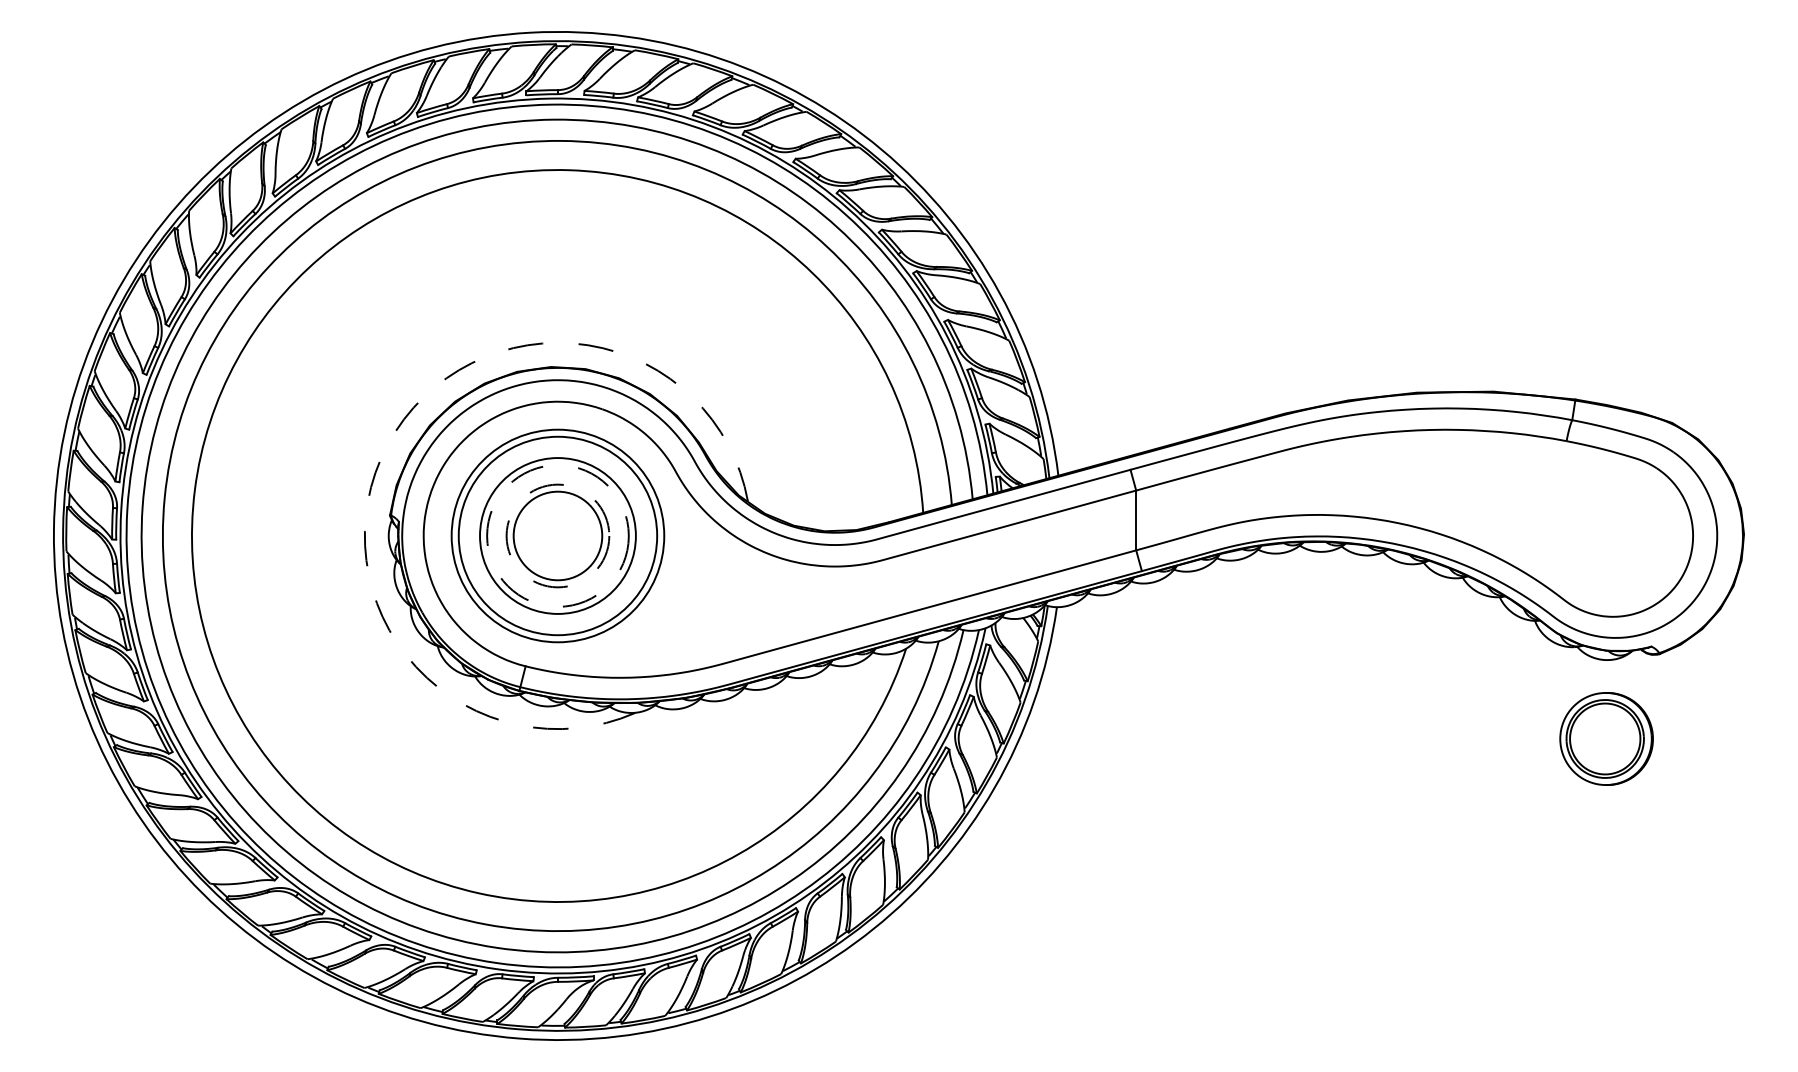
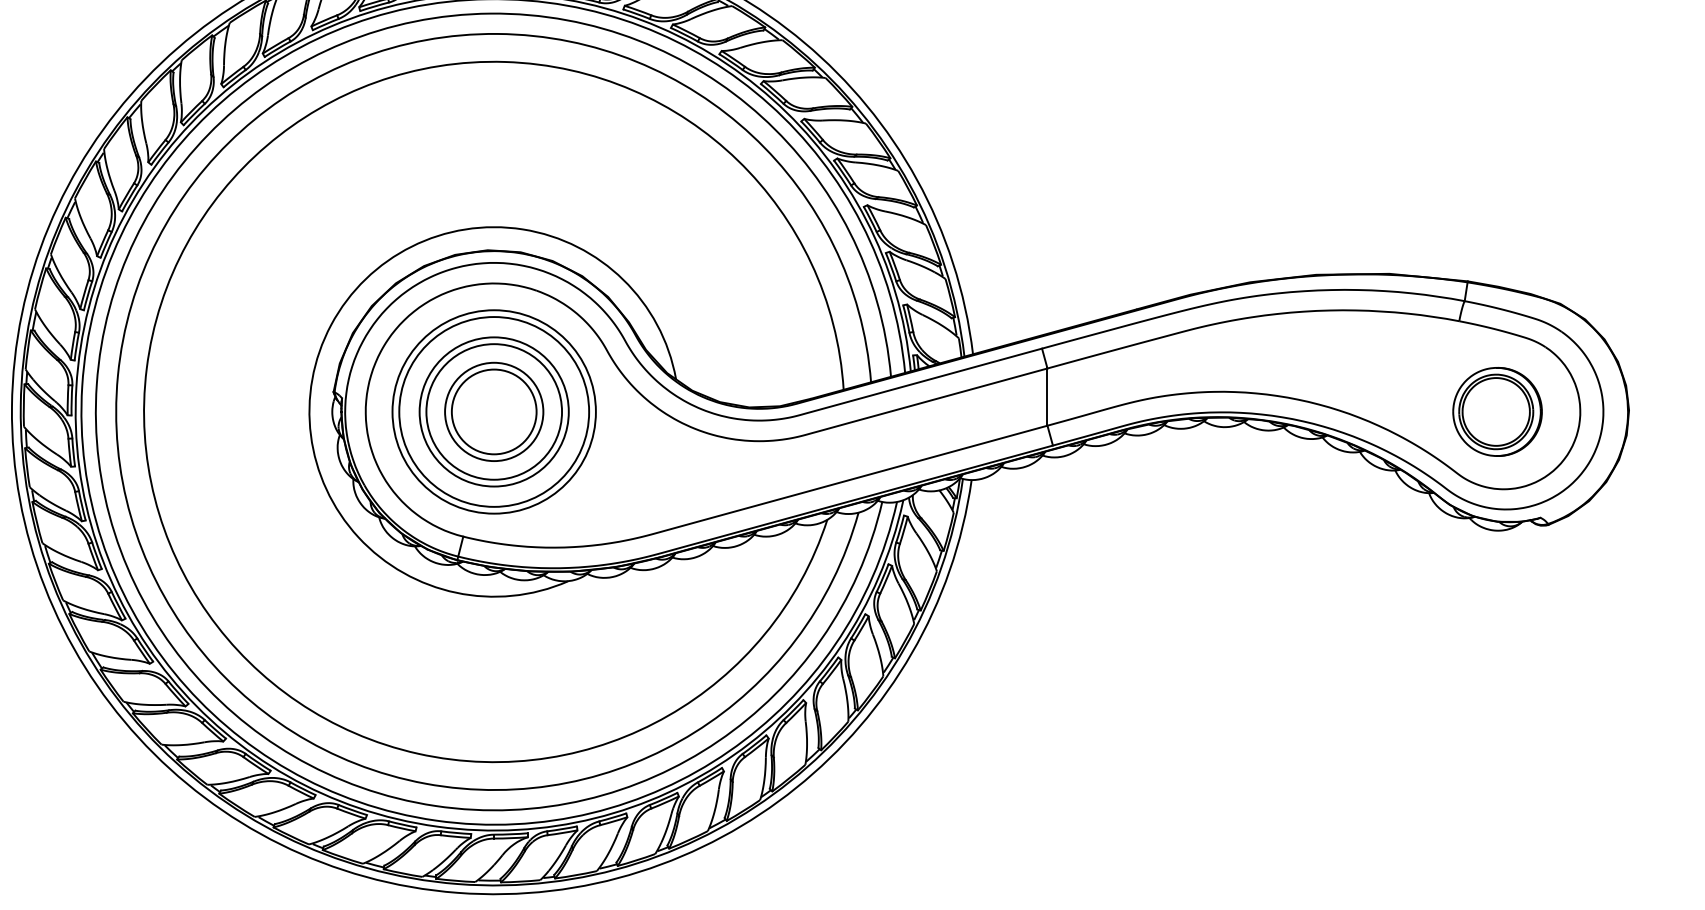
arc: (387, 445) -> (331, 325), dashed -> solid
circle: (557, 535) -> (493, 411), dashed -> solid
circle: (557, 535) -> (493, 411), dashed -> solid
part: (1606, 738) -> (1497, 411), moved

